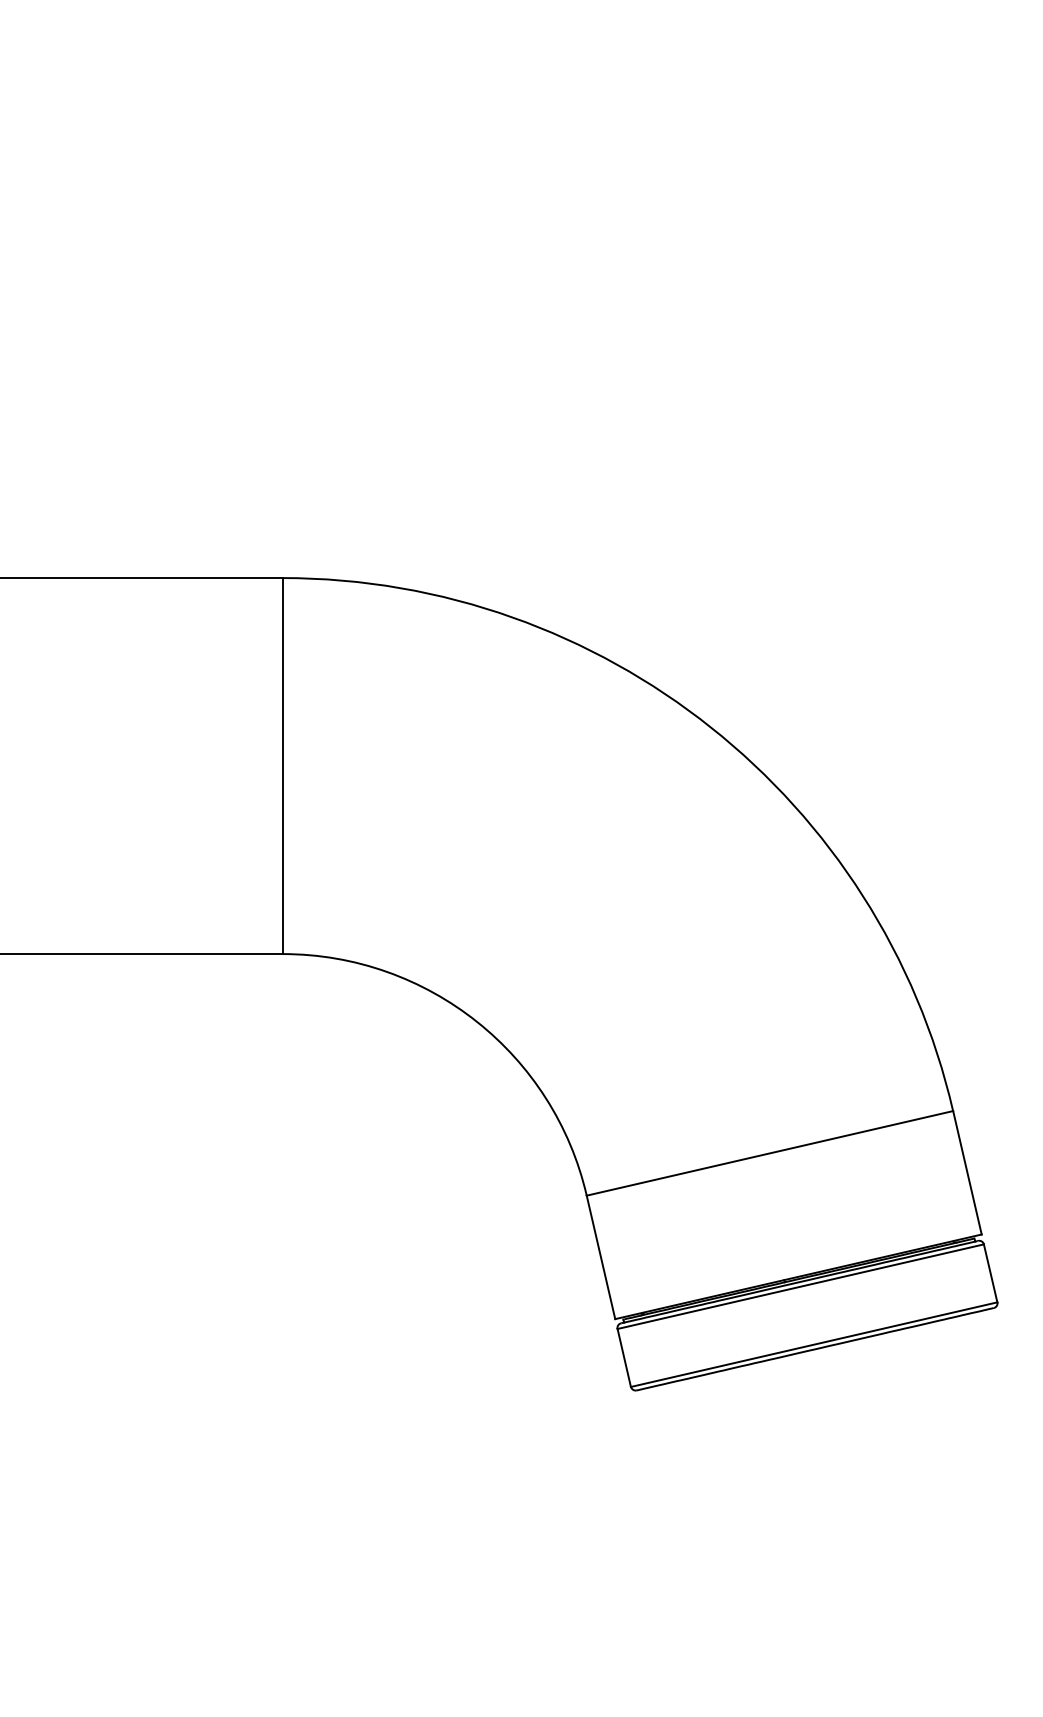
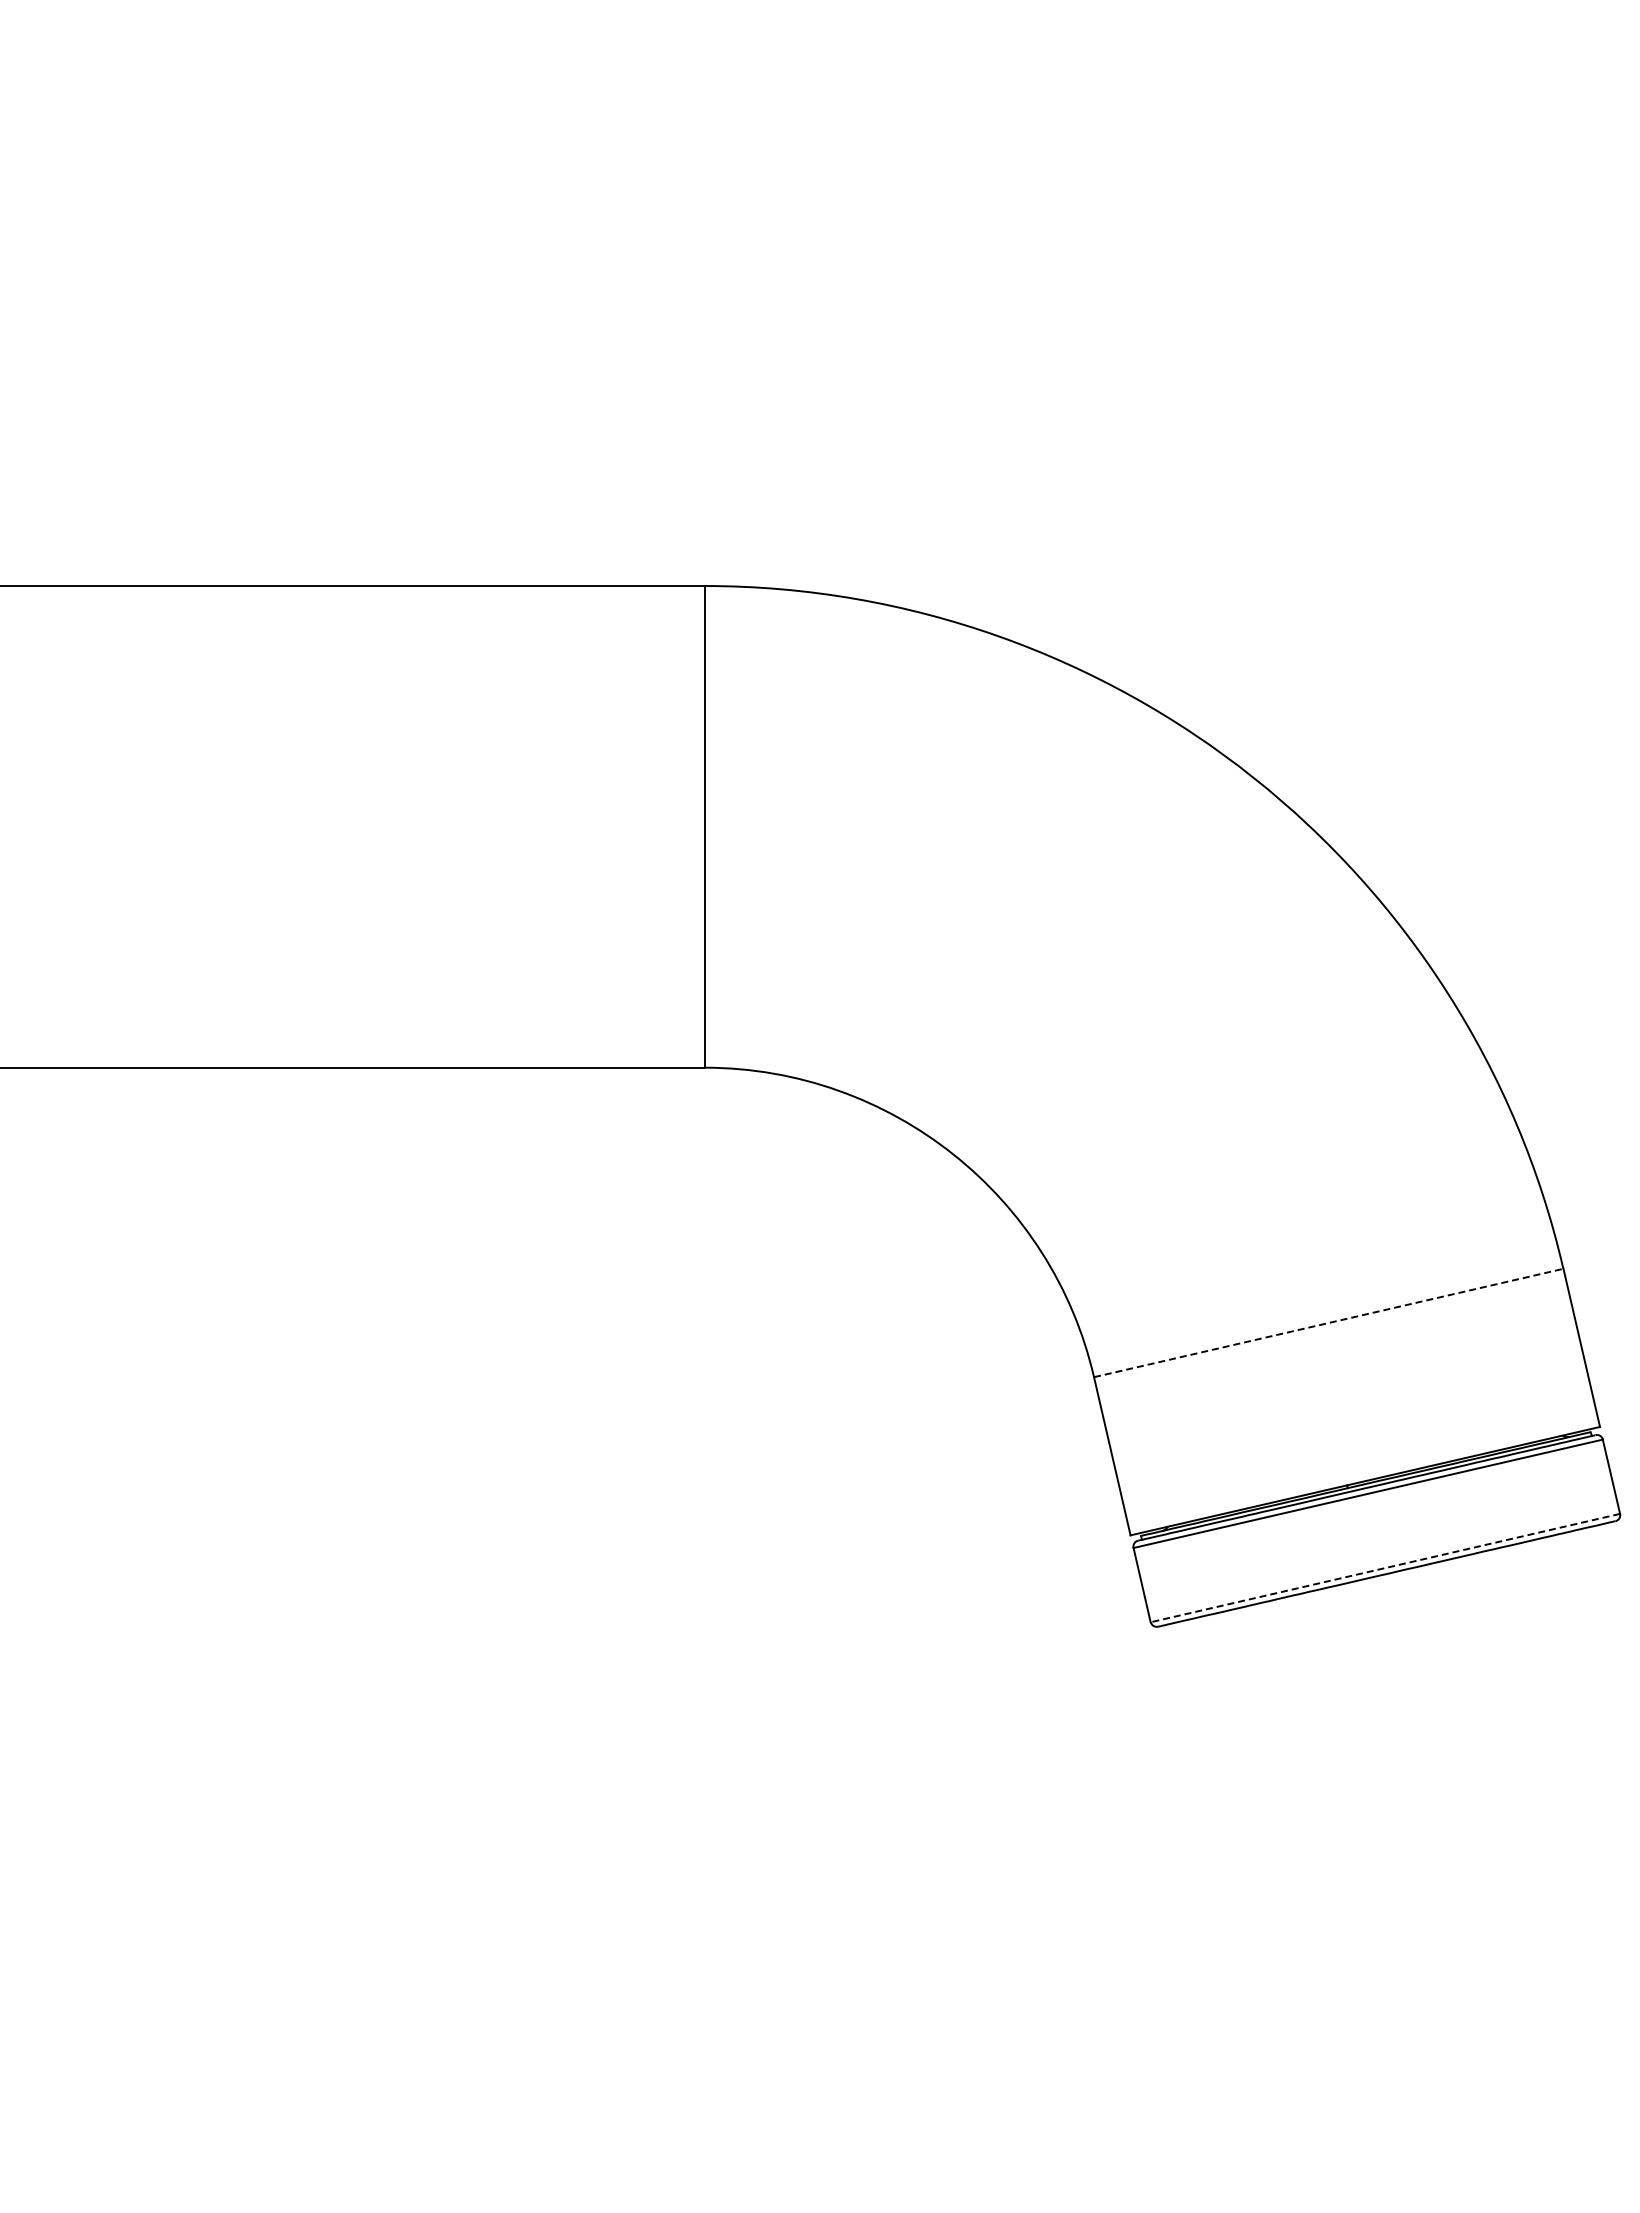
line: (769, 1153) -> (1328, 1323), solid -> dashed
line: (814, 1345) -> (1385, 1568), solid -> dashed

